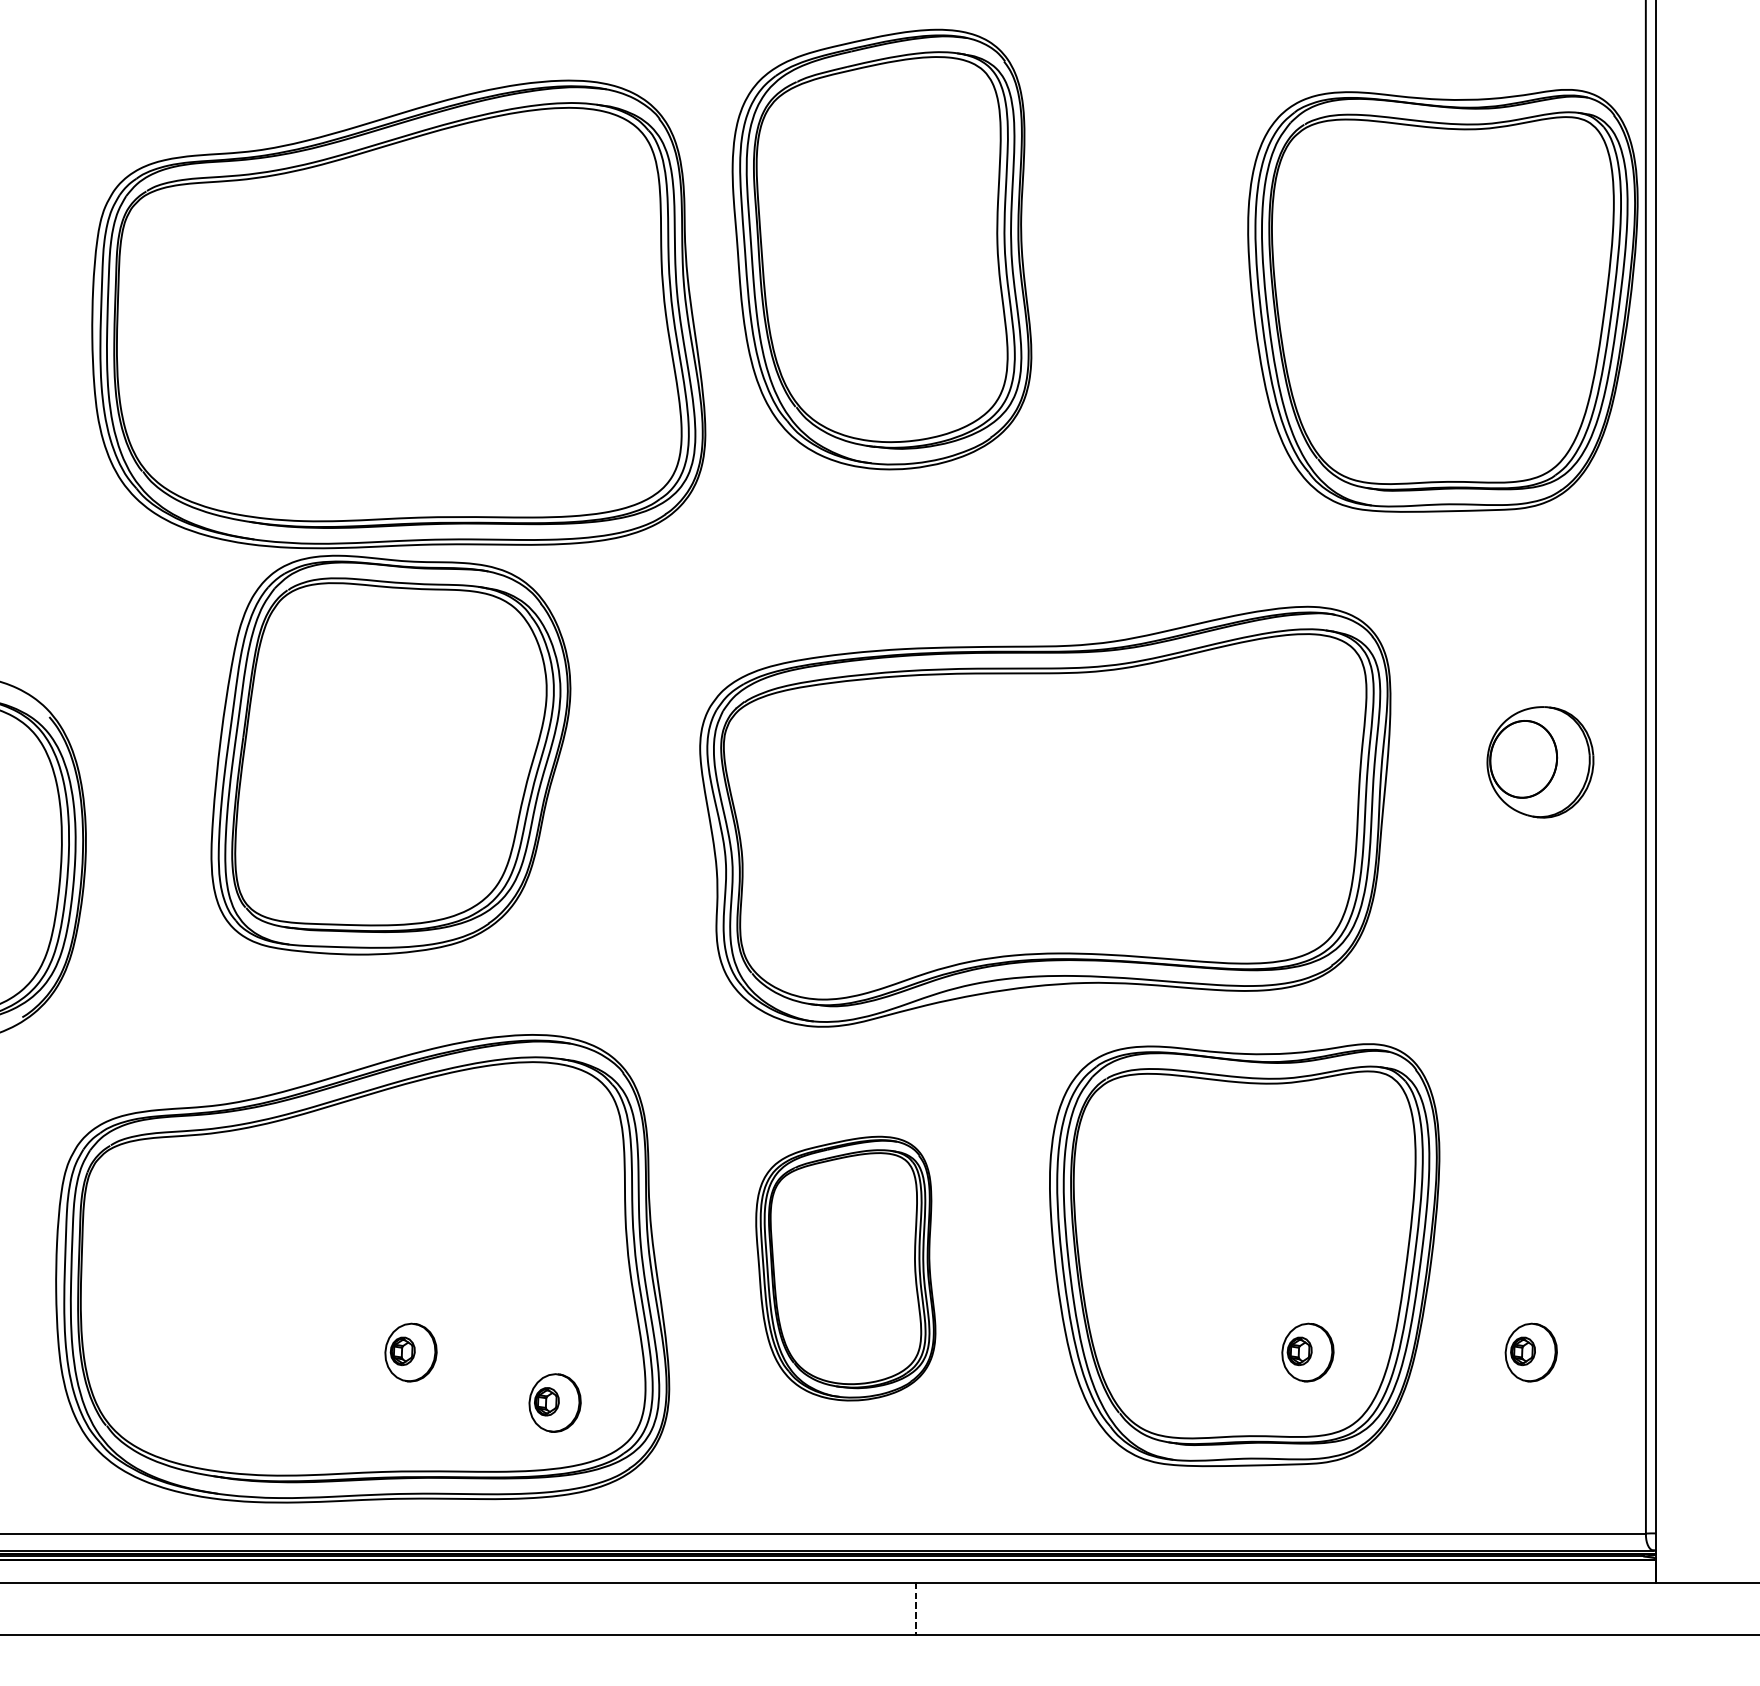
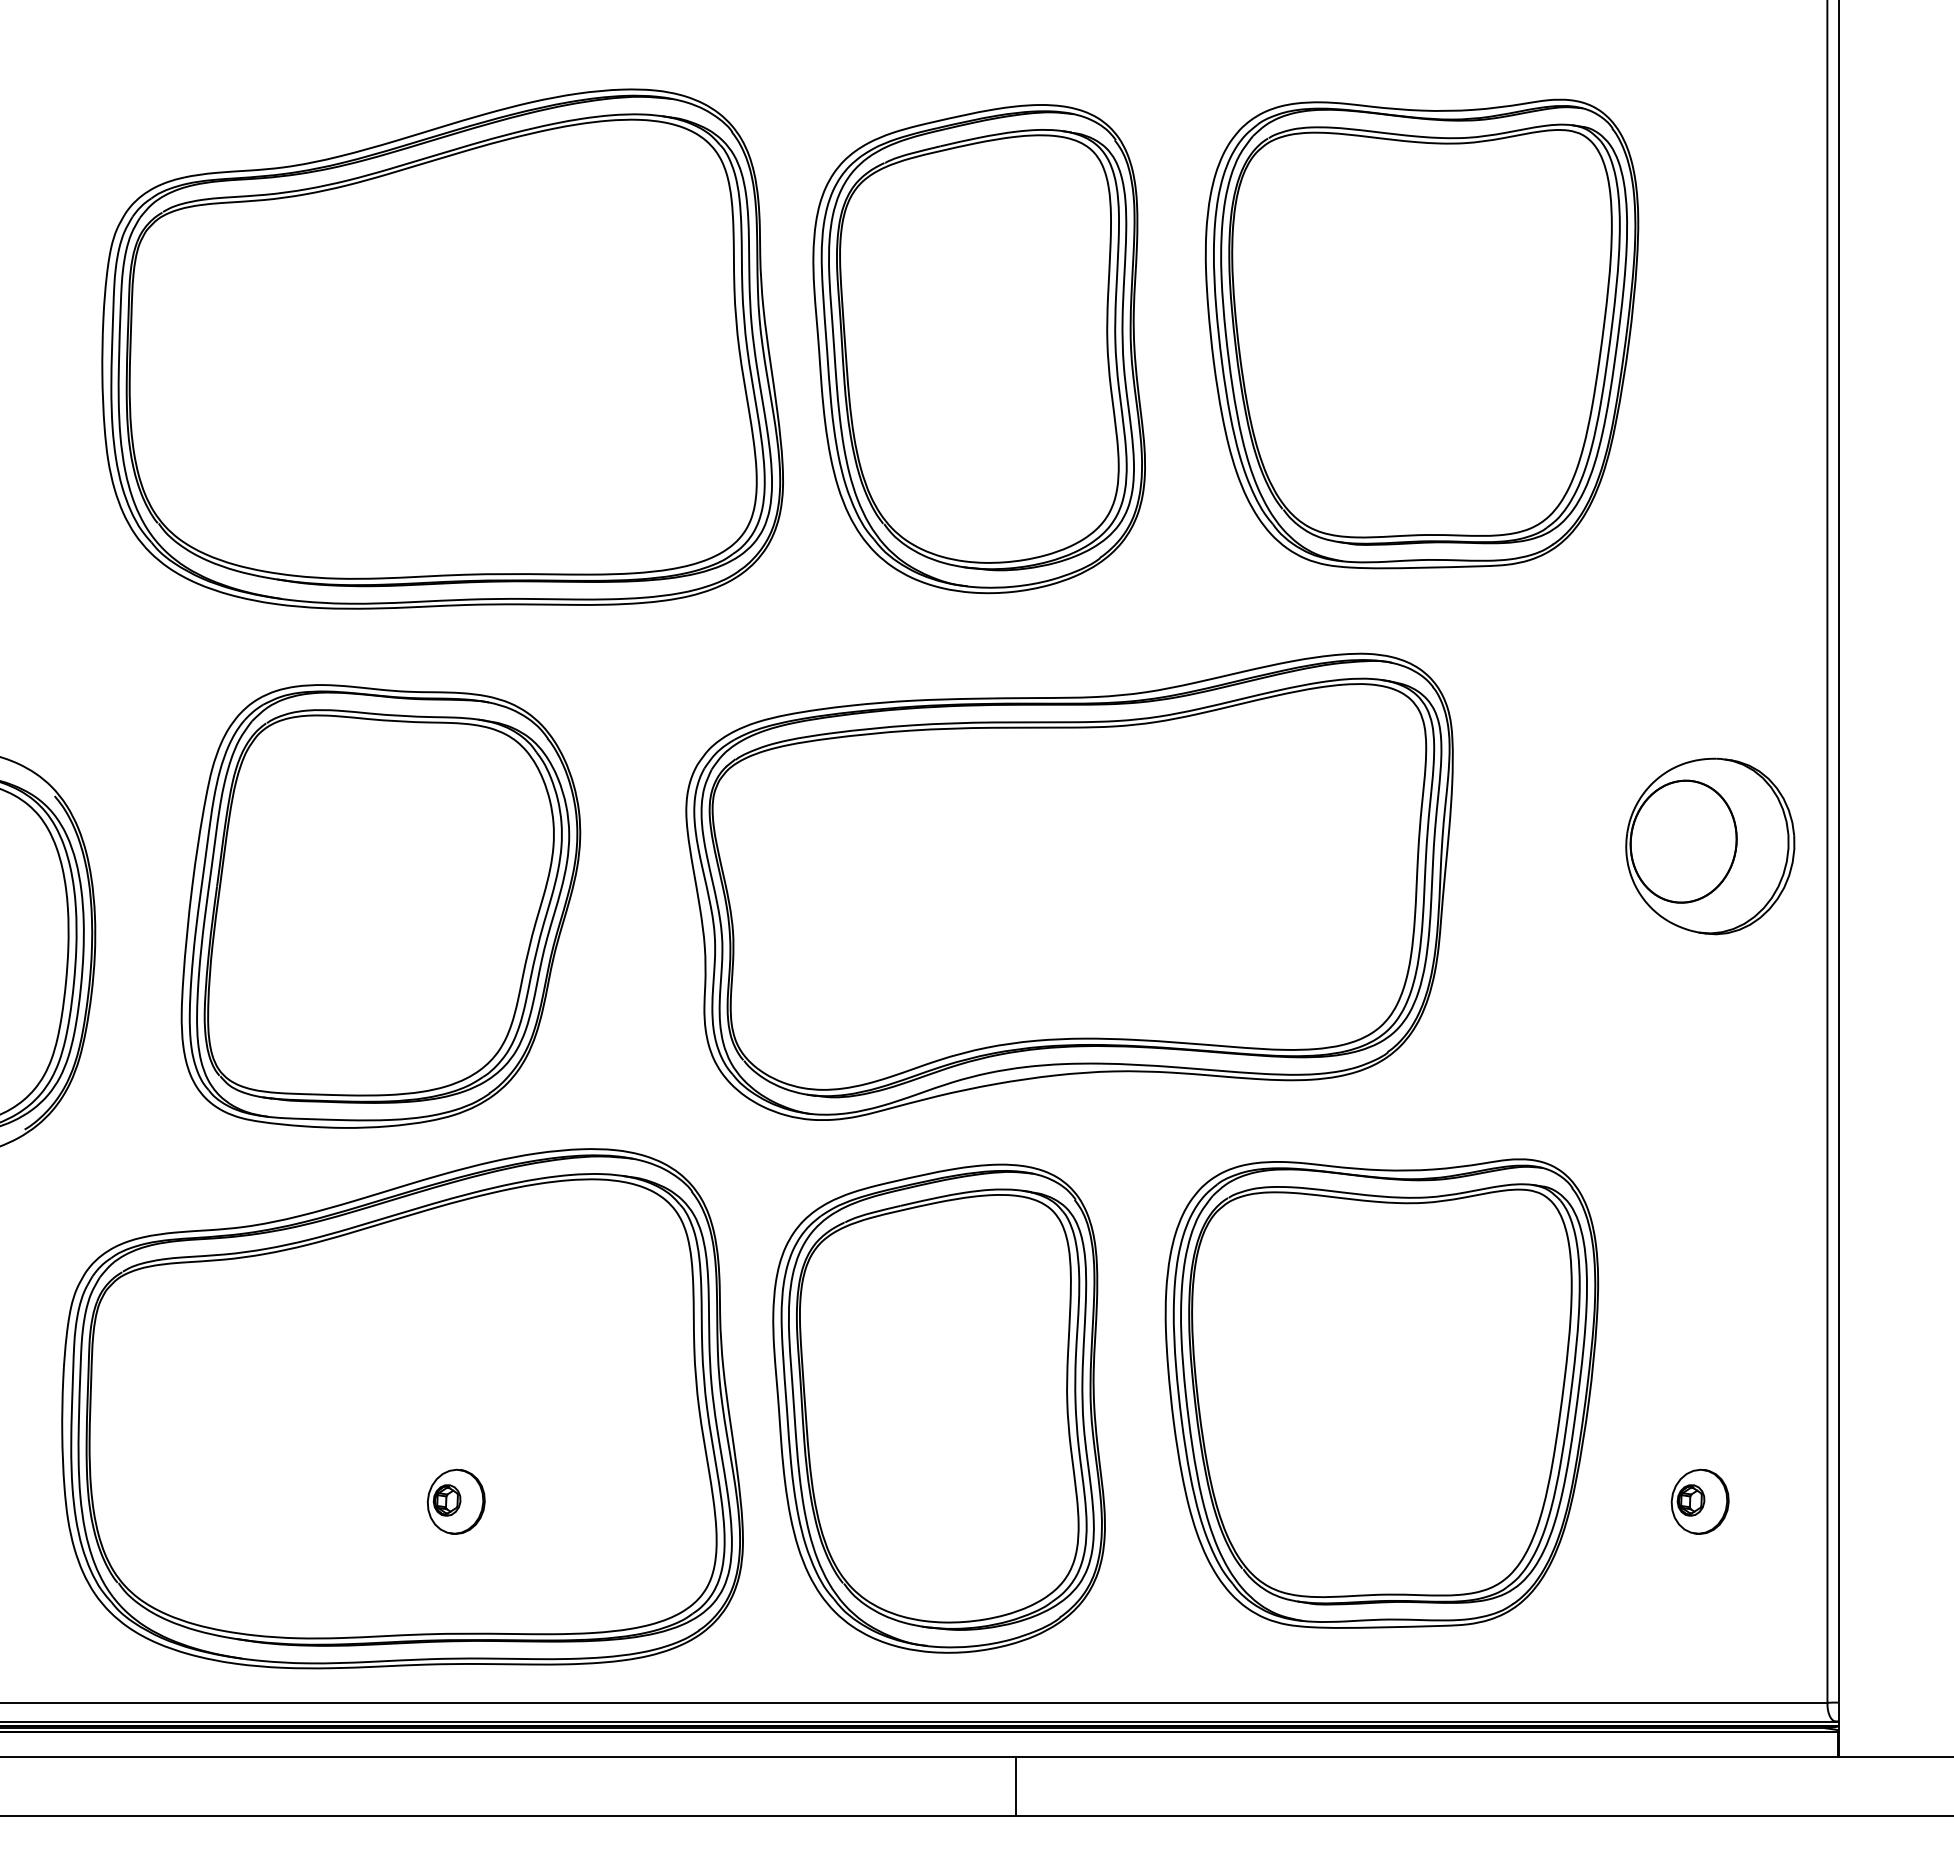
part: (881, 249) -> (978, 349), moved
part: (1442, 300) -> (1421, 333), moved
part: (390, 755) -> (380, 906), moved
part: (1540, 762) -> (1710, 846), size x1.43
part: (1045, 816) -> (1069, 886), moved
part: (845, 1268) -> (938, 1408), size x1.67
part: (1307, 1352) -> (1451, 1501), removed
part: (554, 1402) -> (615, 1557), removed
line: (915, 1608) -> (1016, 1786), dashed -> solid

